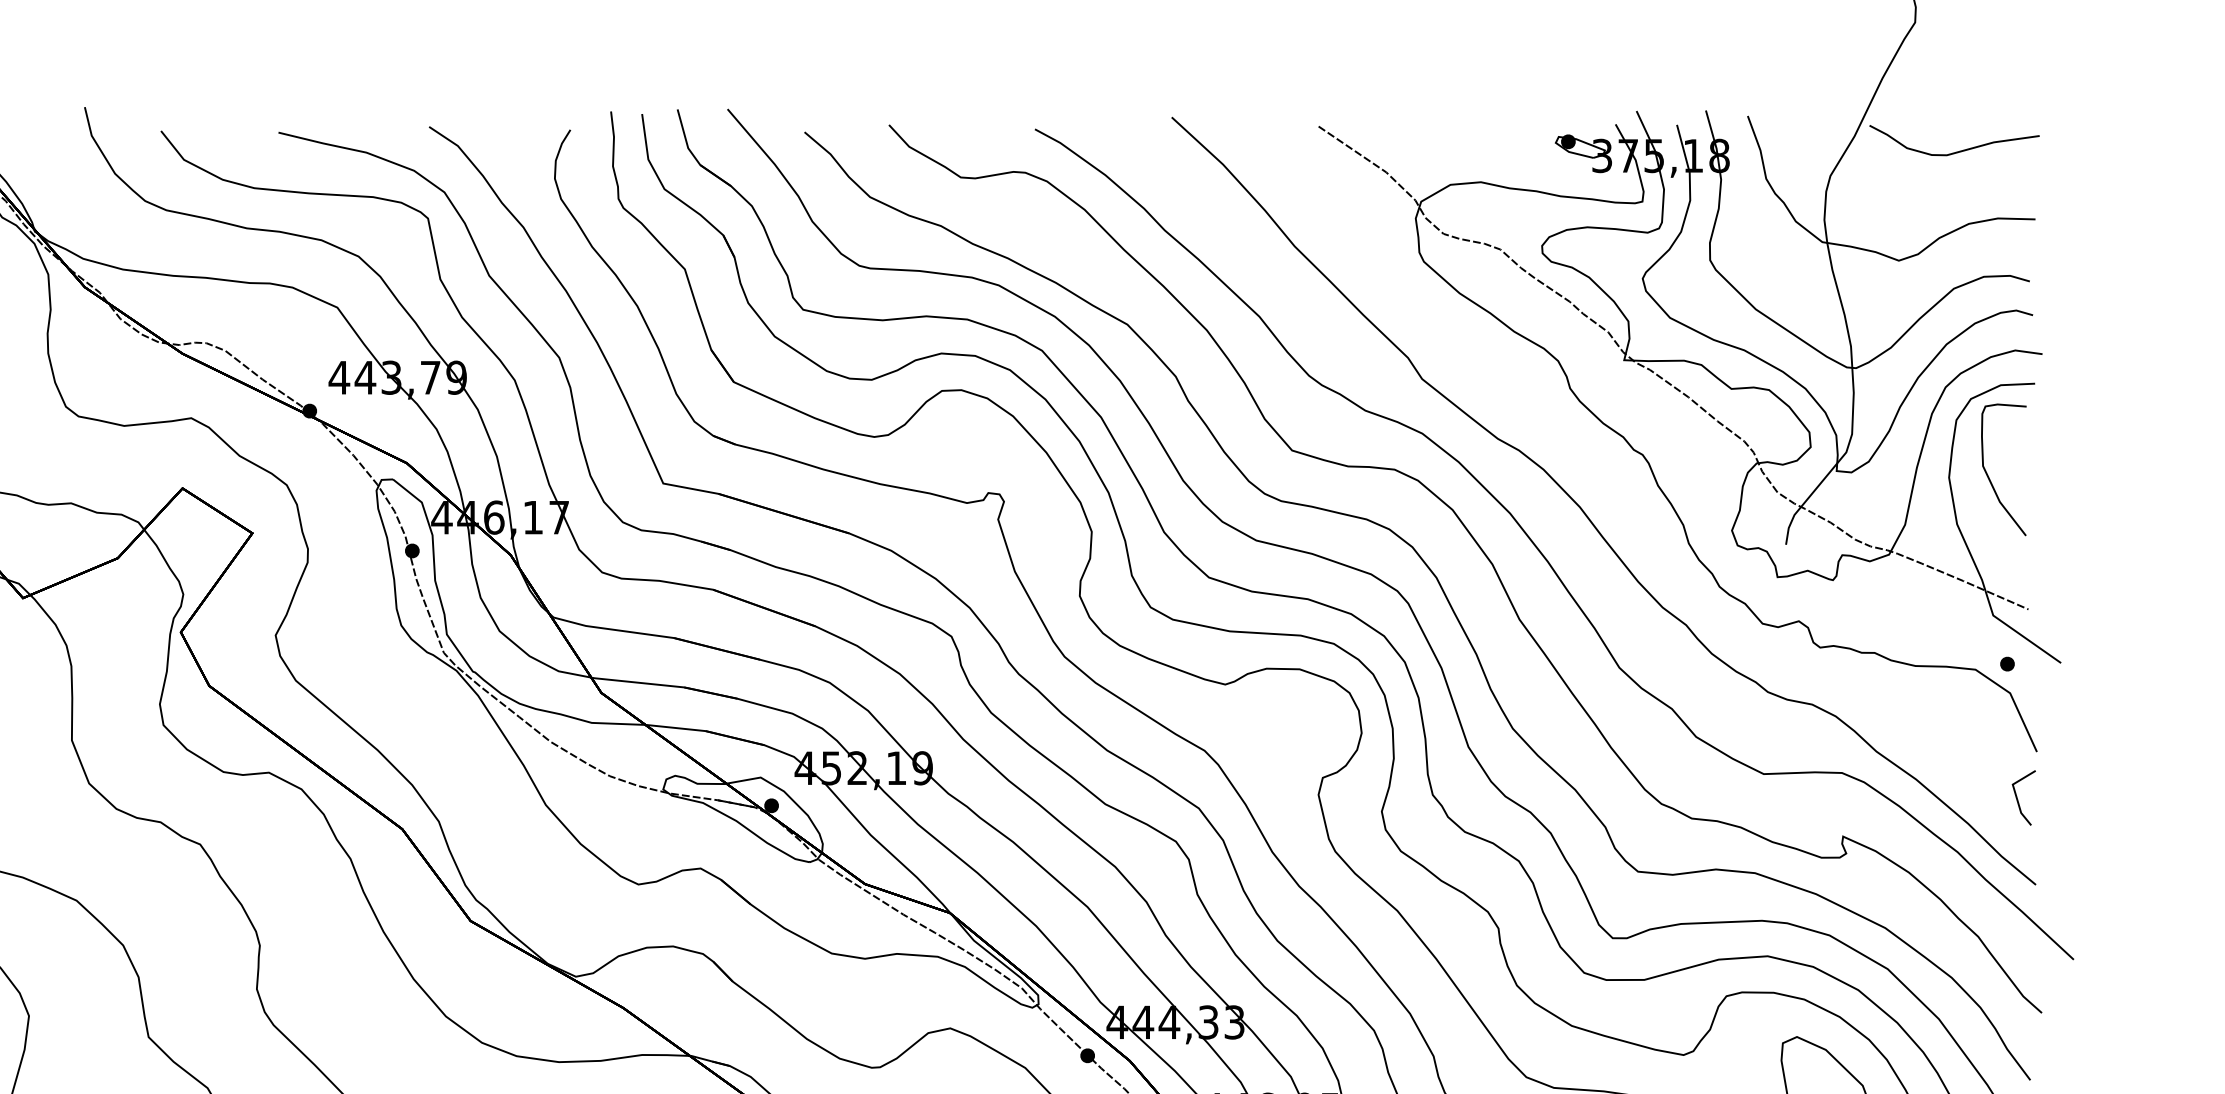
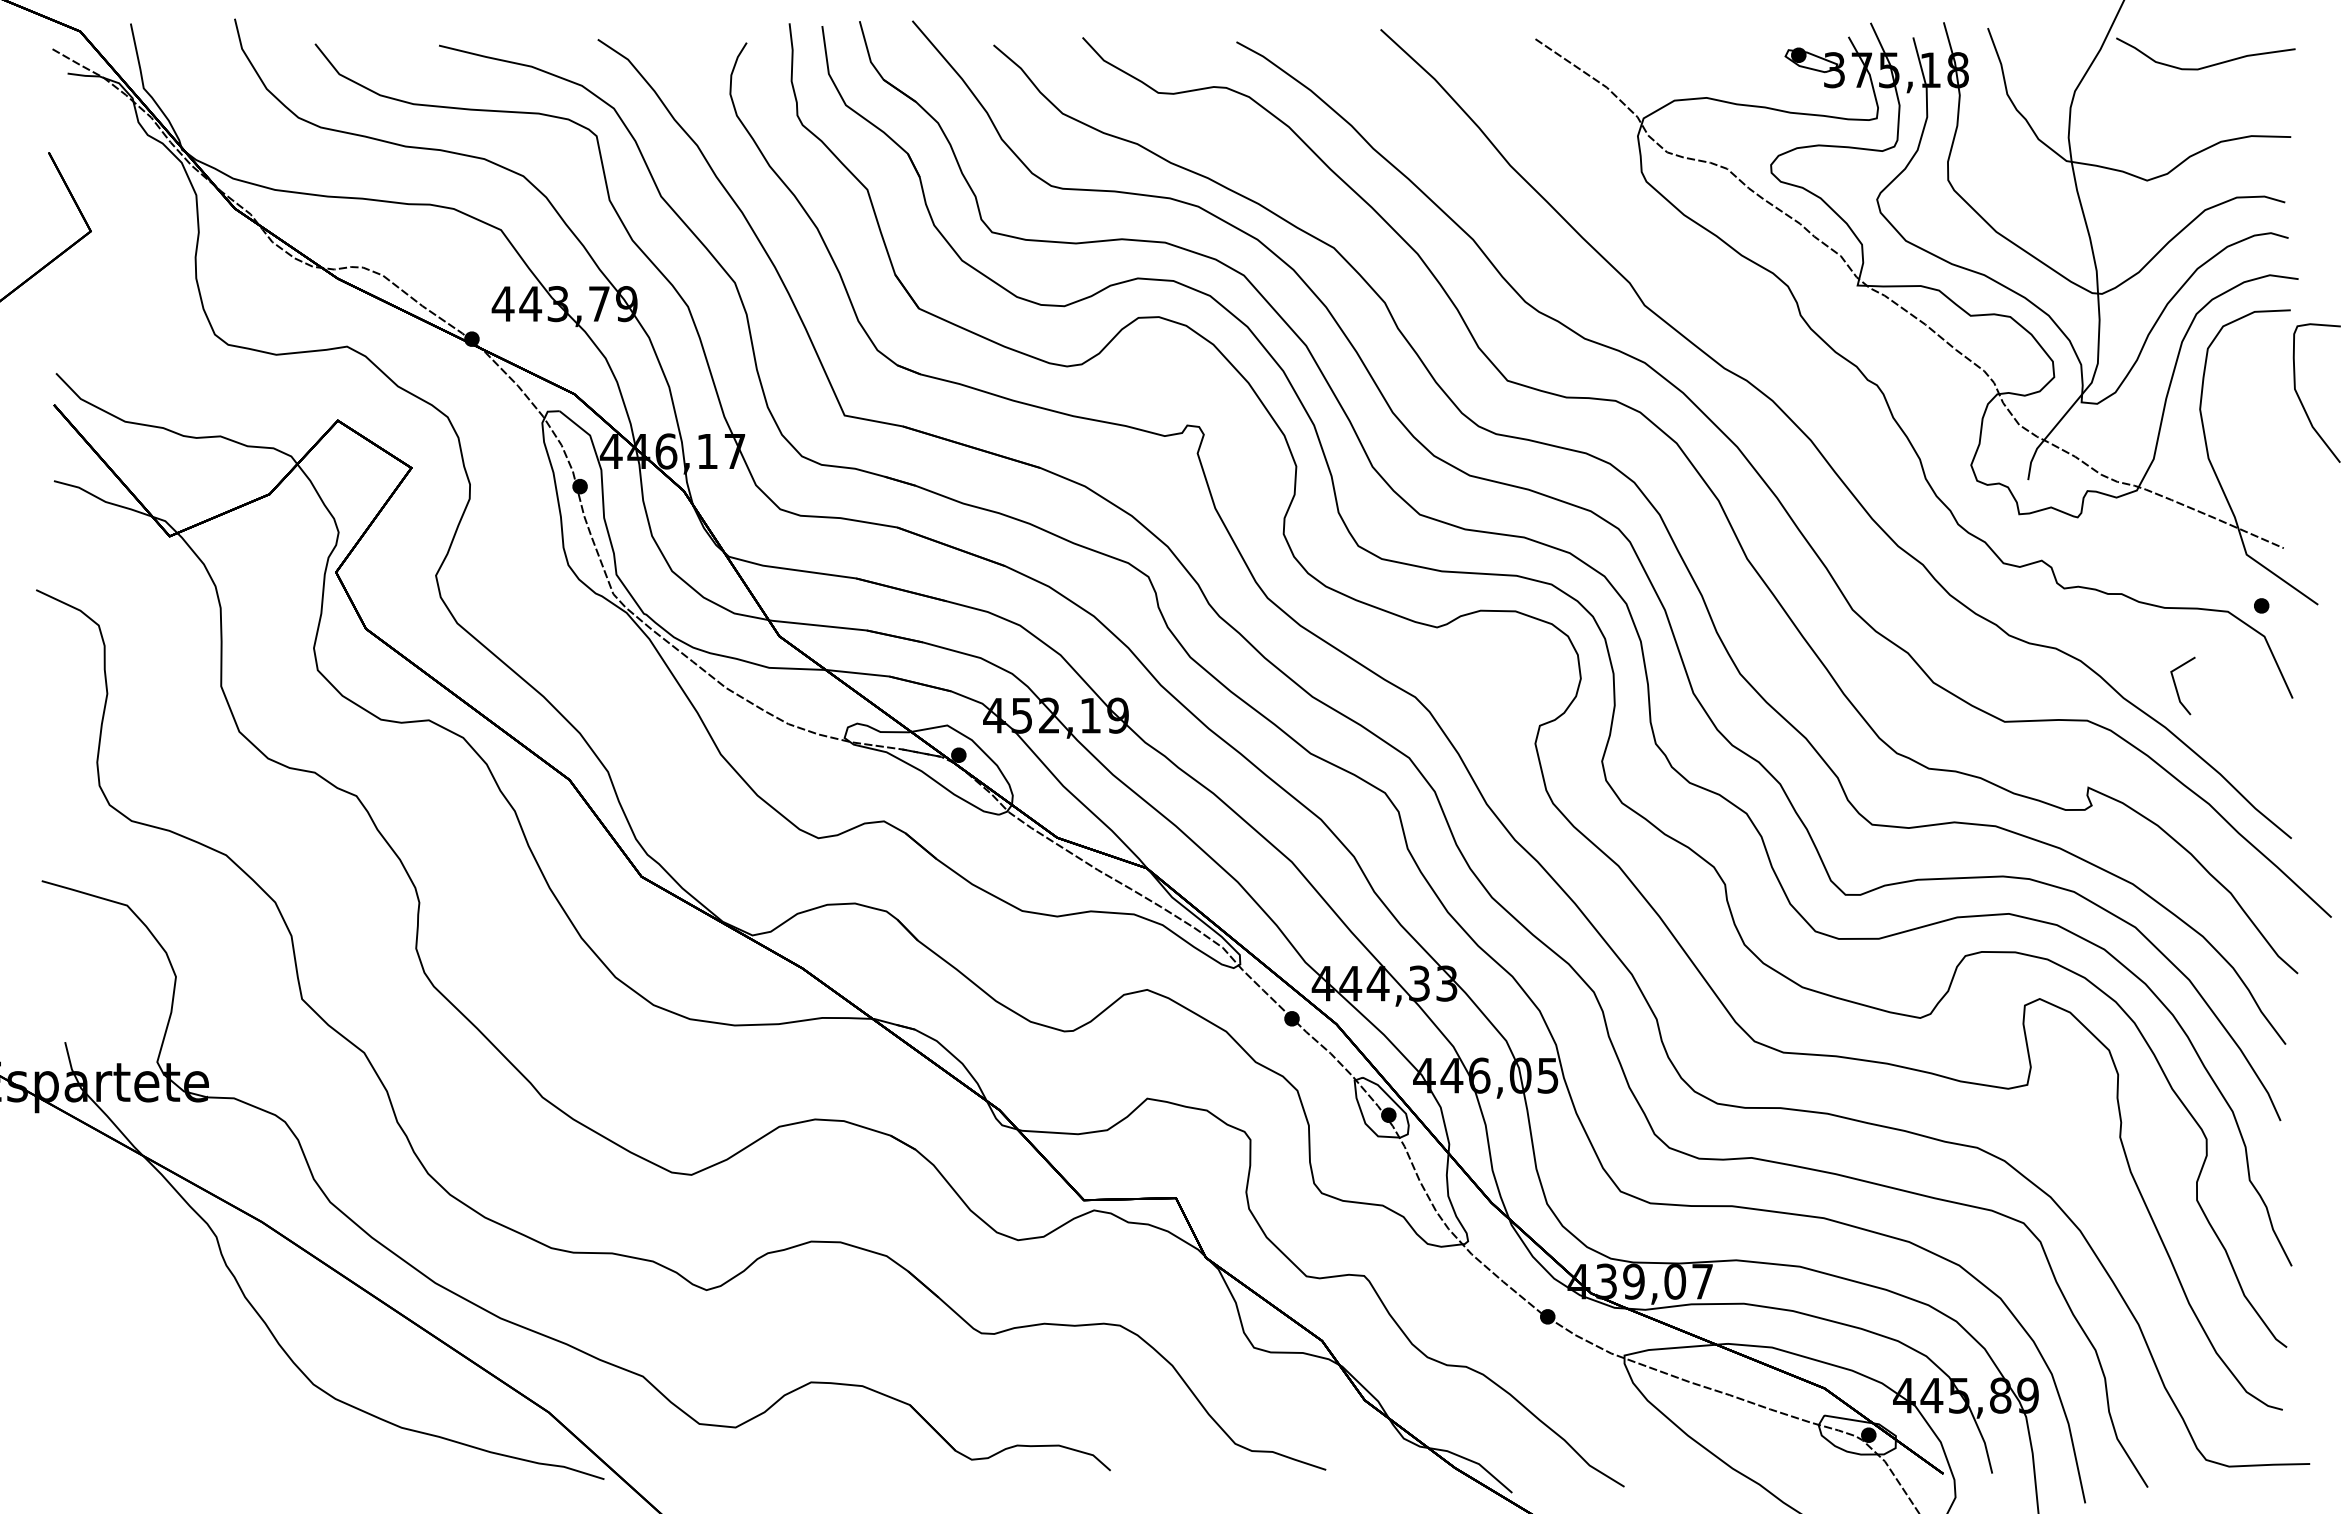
curve: (1989, 476) -> (2301, 400), moved
line: (2018, 800) -> (2177, 688), moved

